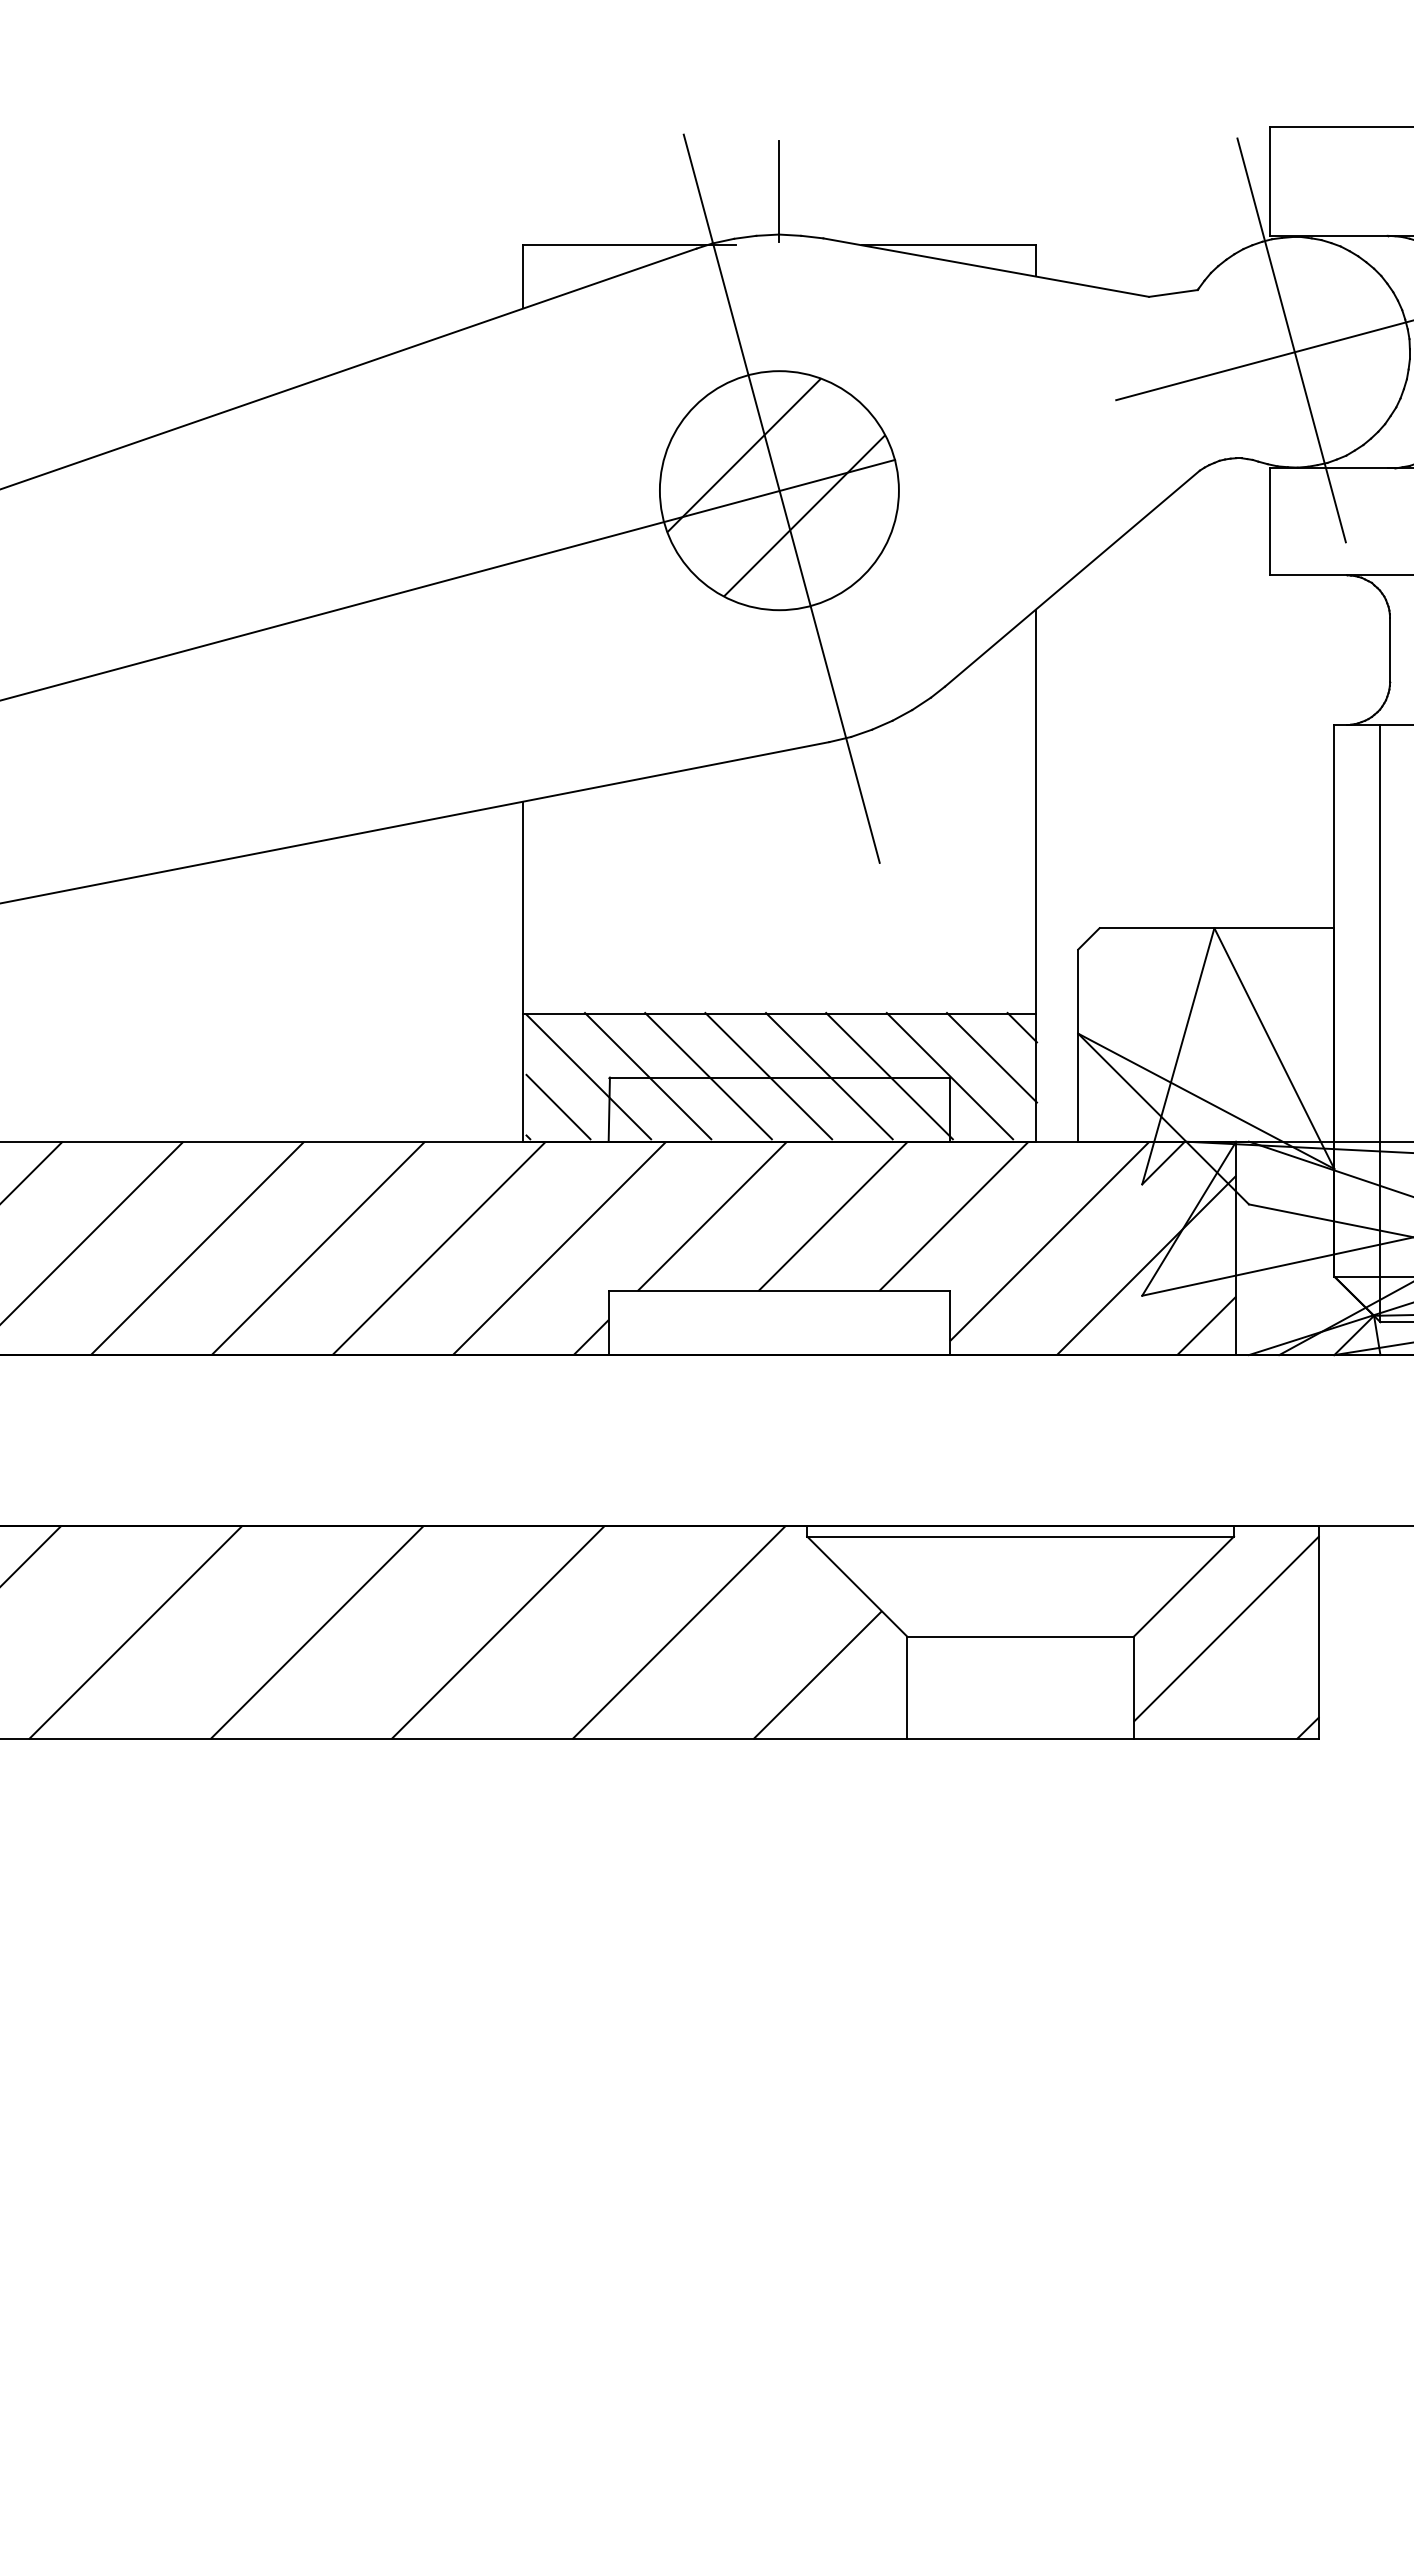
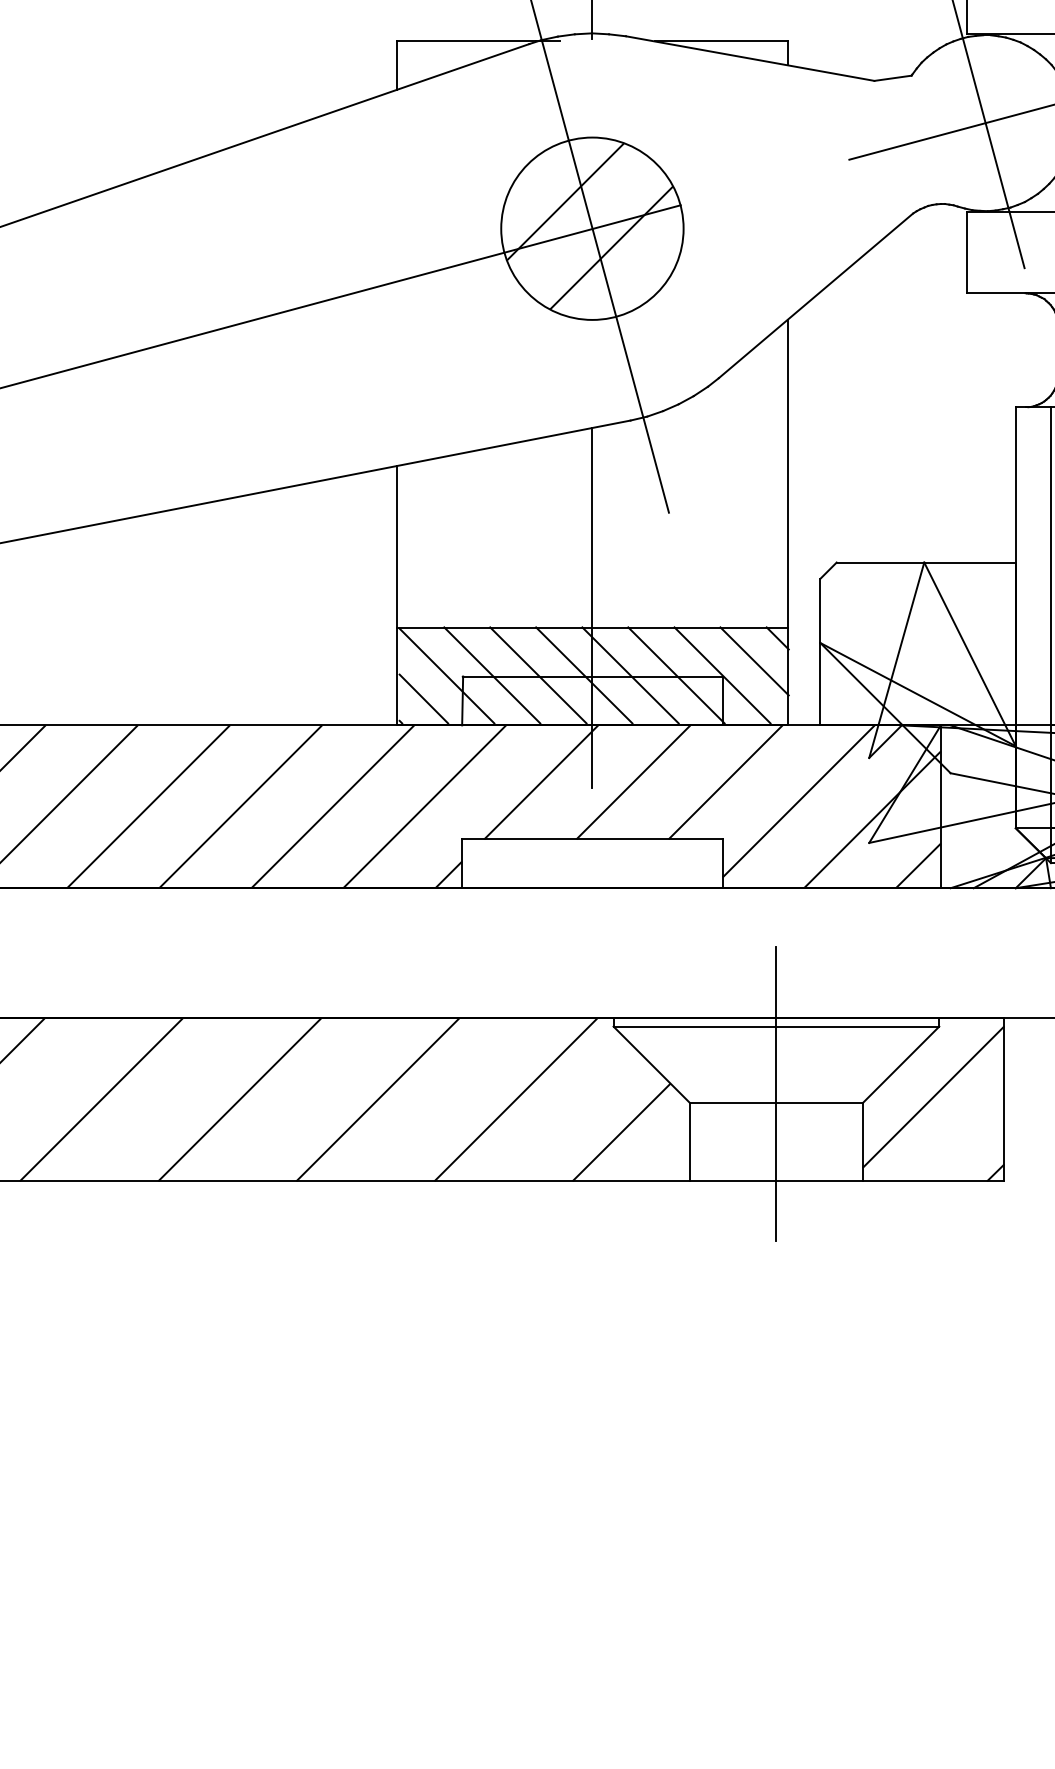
line: (779, 987) -> (592, 607), added
line: (1020, 1624) -> (776, 1093), added

